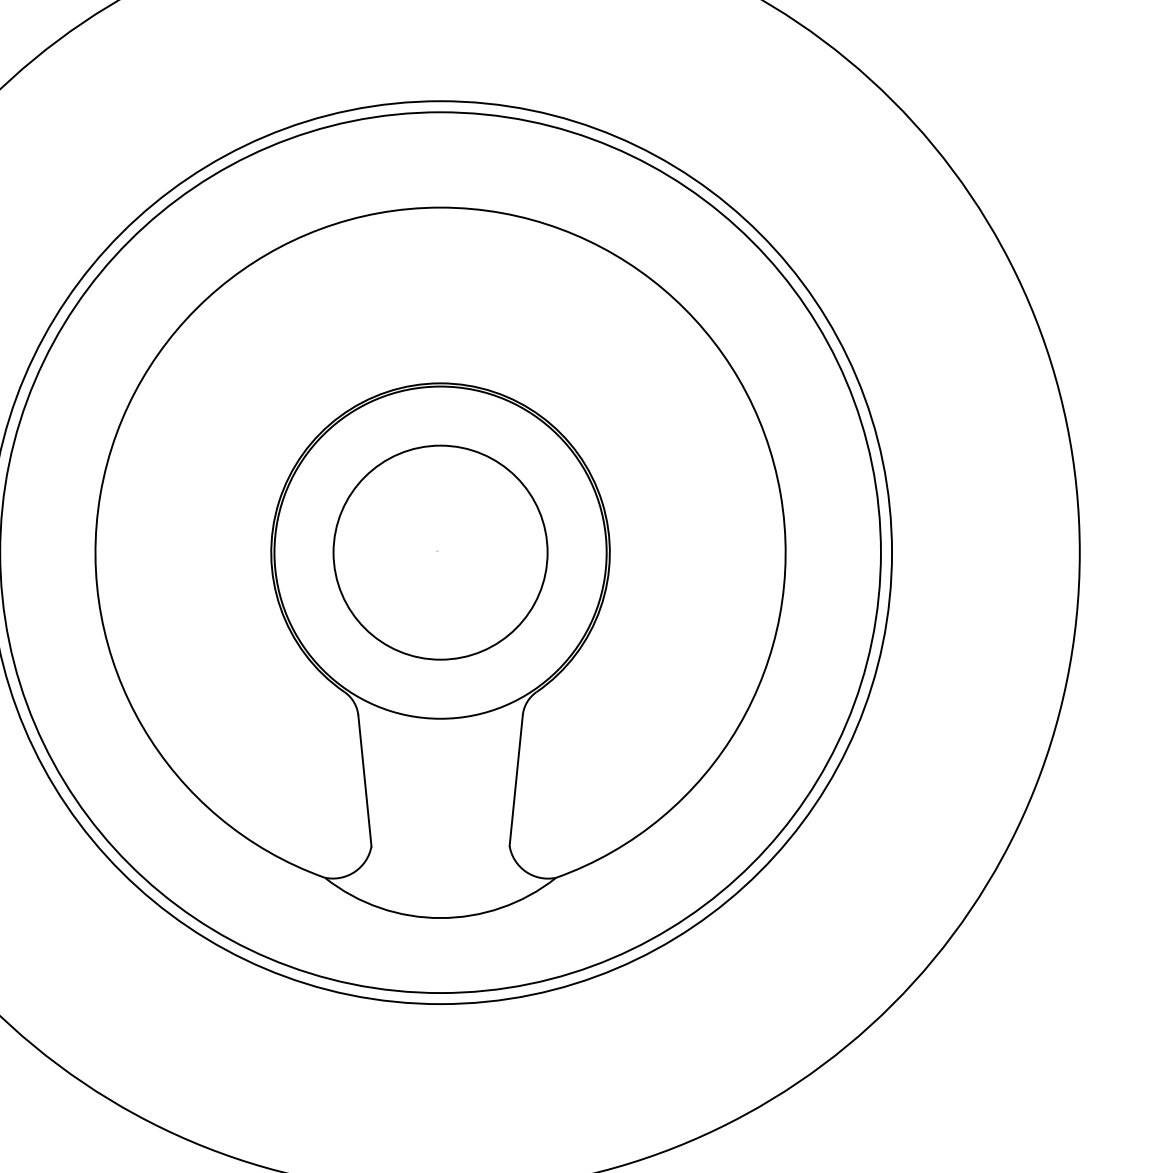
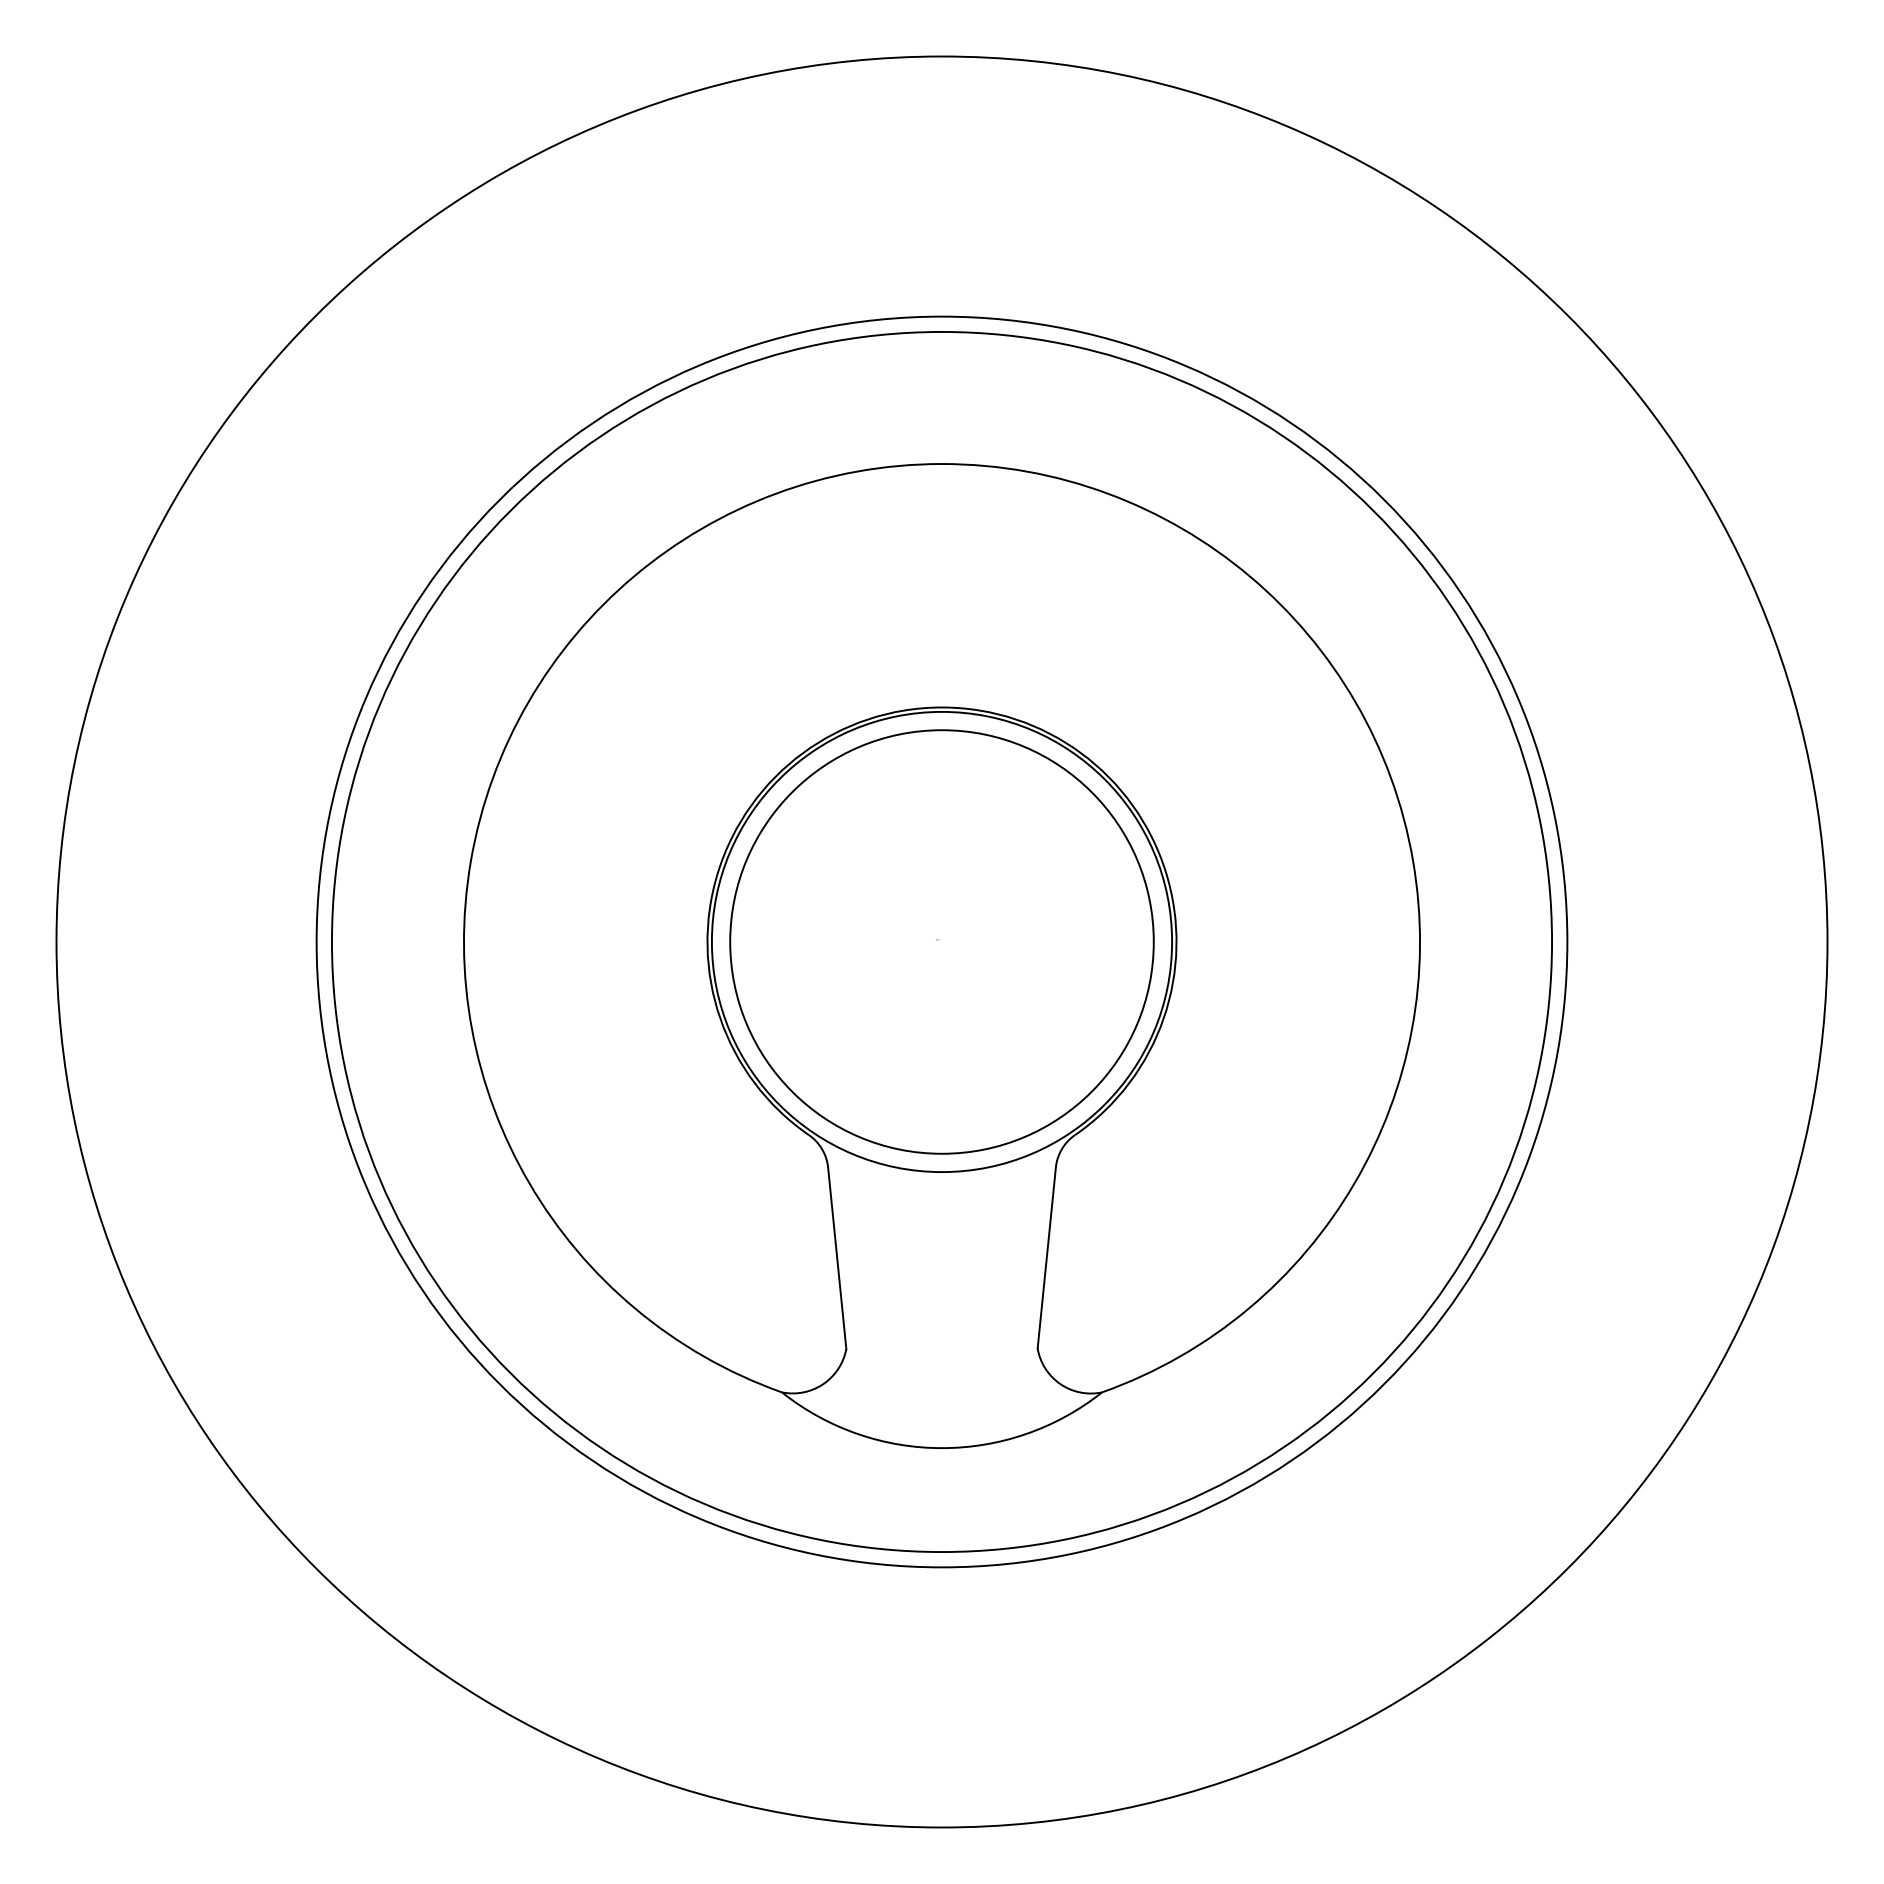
circle: (440, 552) -> (941, 941), size x1.43

